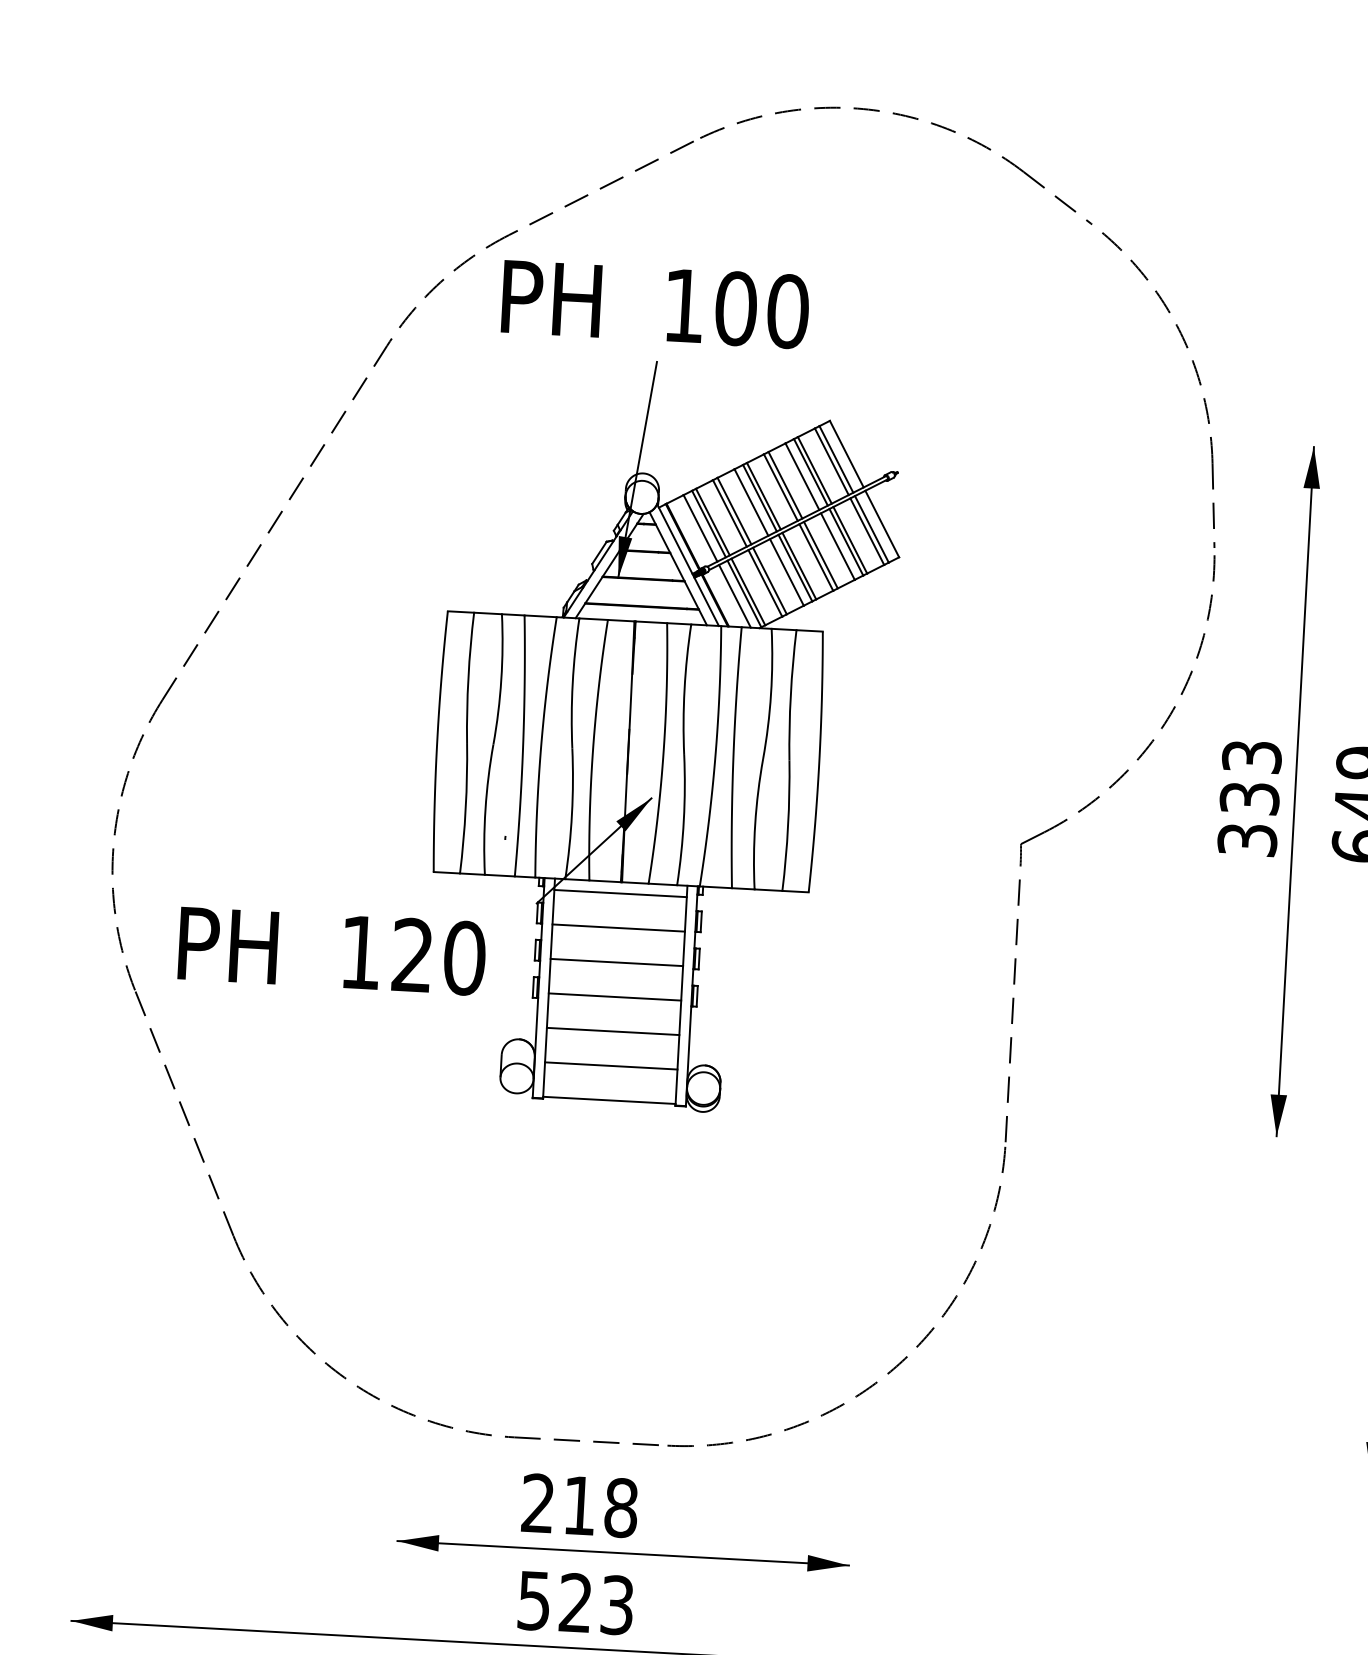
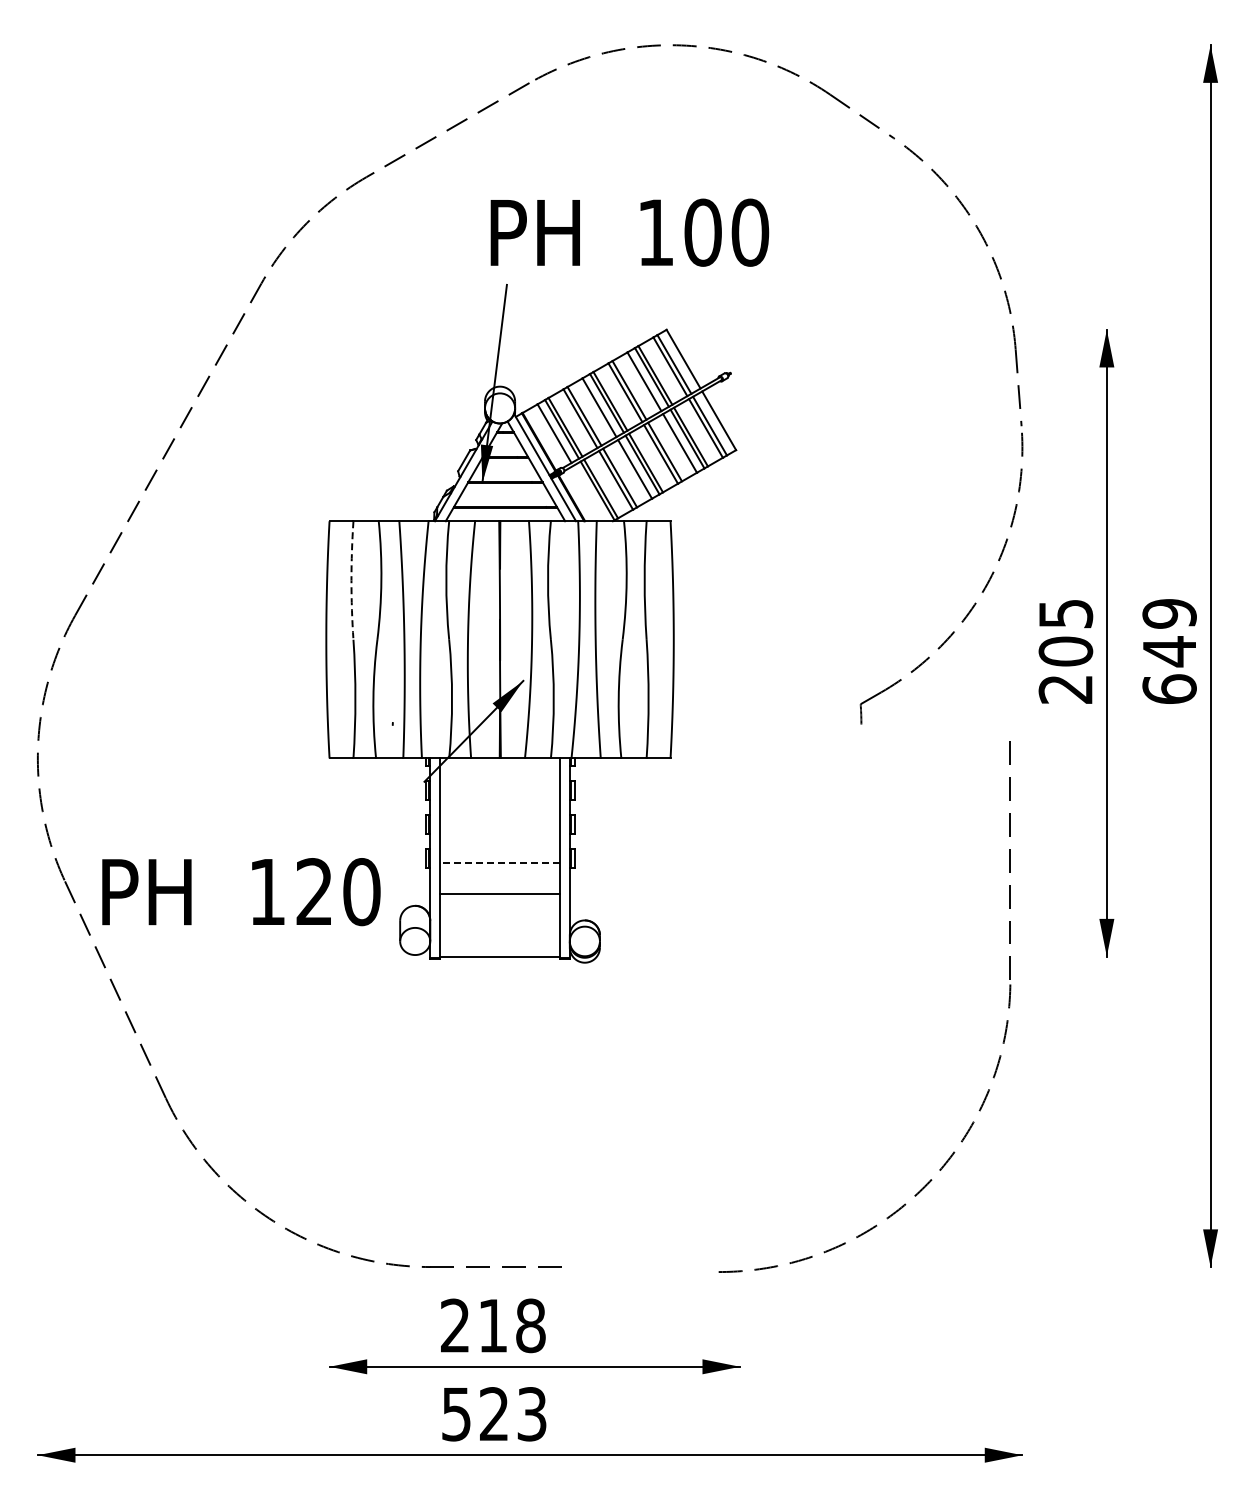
text: (655, 304) -> (629, 232), moved
line: (735, 596) -> (589, 493), removed
arc: (468, 677) -> (351, 580), solid -> dashed
text: (1249, 798) -> (1065, 651), 333 -> 205
line: (620, 893) -> (499, 768), removed
line: (618, 928) -> (499, 800), removed
text: (332, 951) -> (241, 892), moved
line: (616, 962) -> (499, 831), removed
line: (614, 996) -> (499, 862), solid -> dashed
line: (610, 1065) -> (499, 925), removed
part: (996, 1199) -> (1004, 1032), moved

